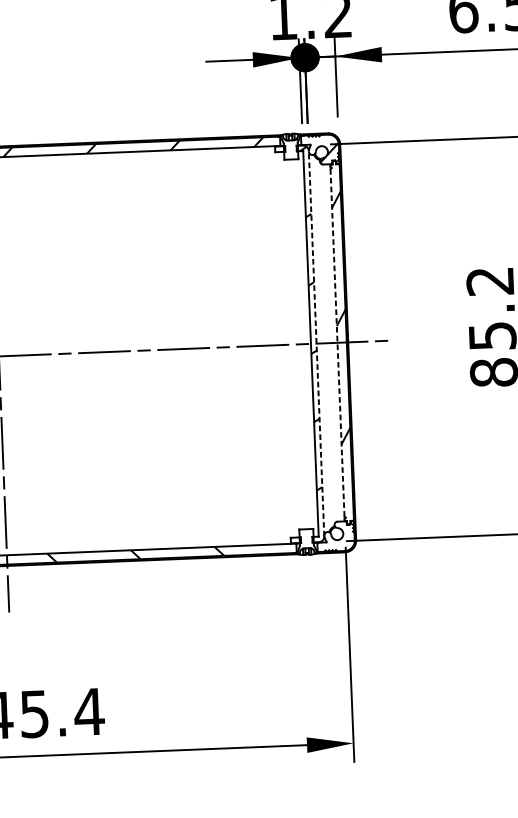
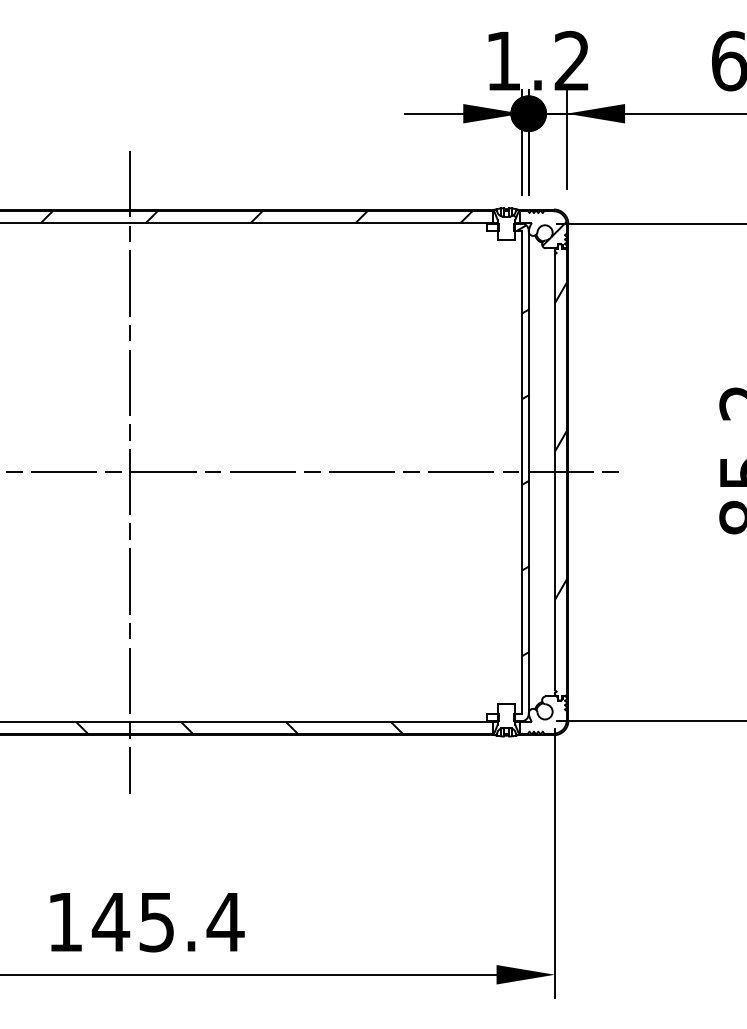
line: (337, 342) -> (555, 472), dashed -> solid
line: (316, 343) -> (528, 472), dashed -> solid

